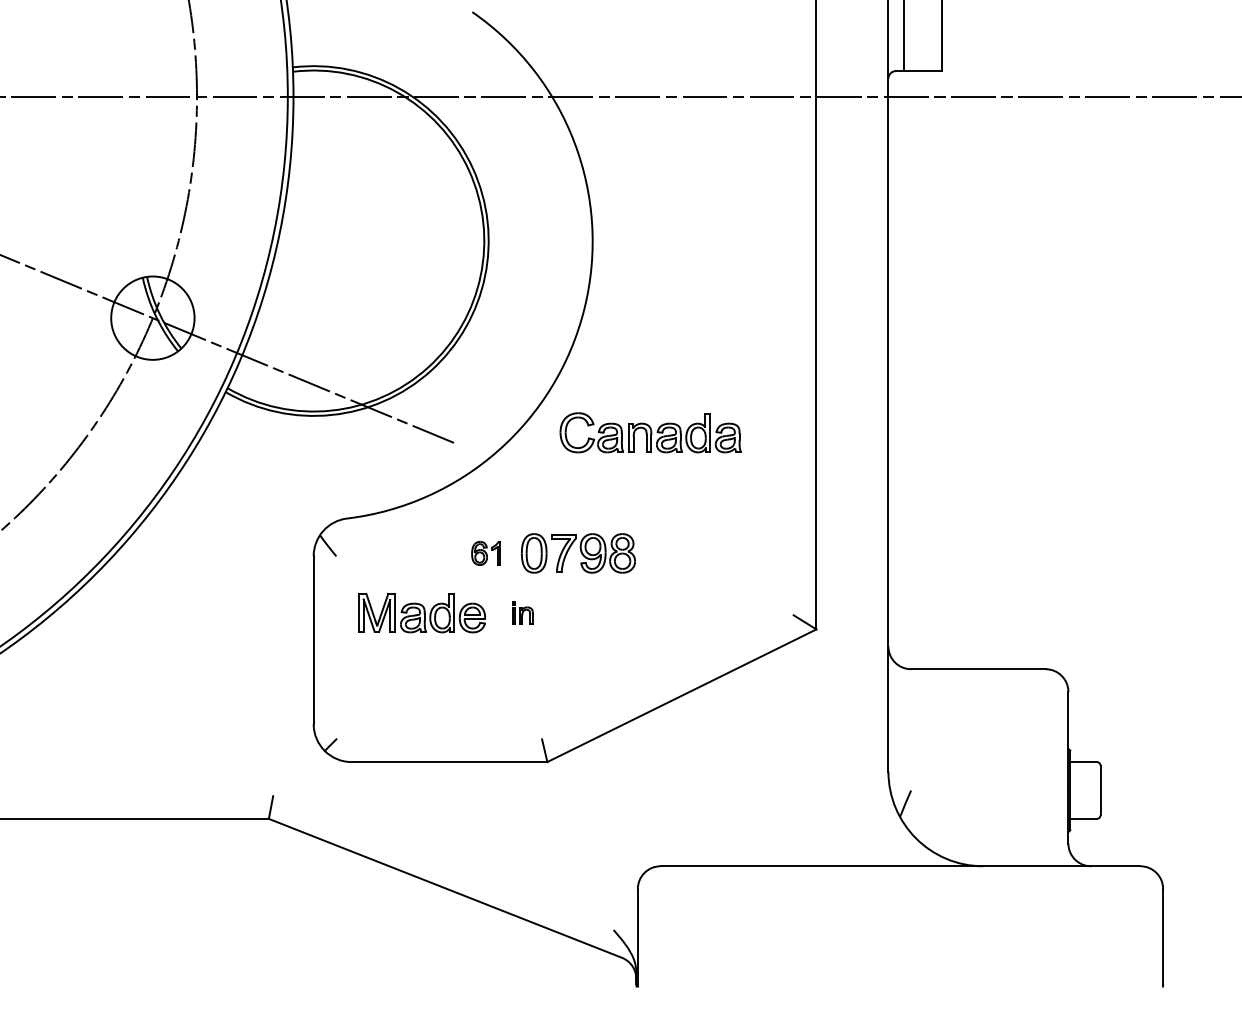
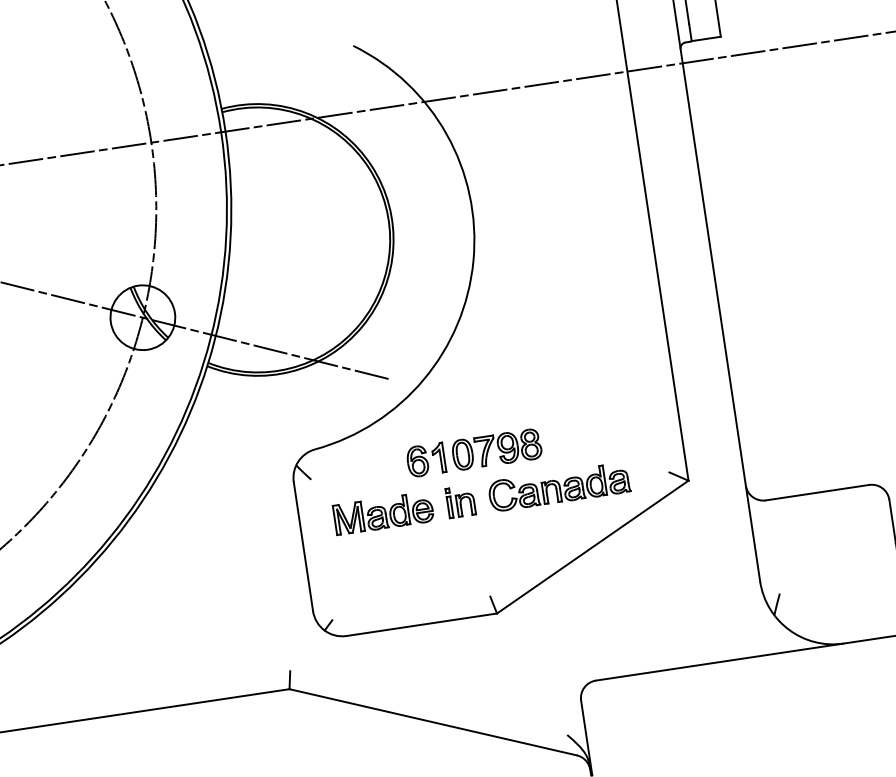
part: (650, 432) -> (559, 486), moved
part: (485, 553) -> (425, 460), size x1.67
part: (522, 612) -> (460, 501), size x1.67

